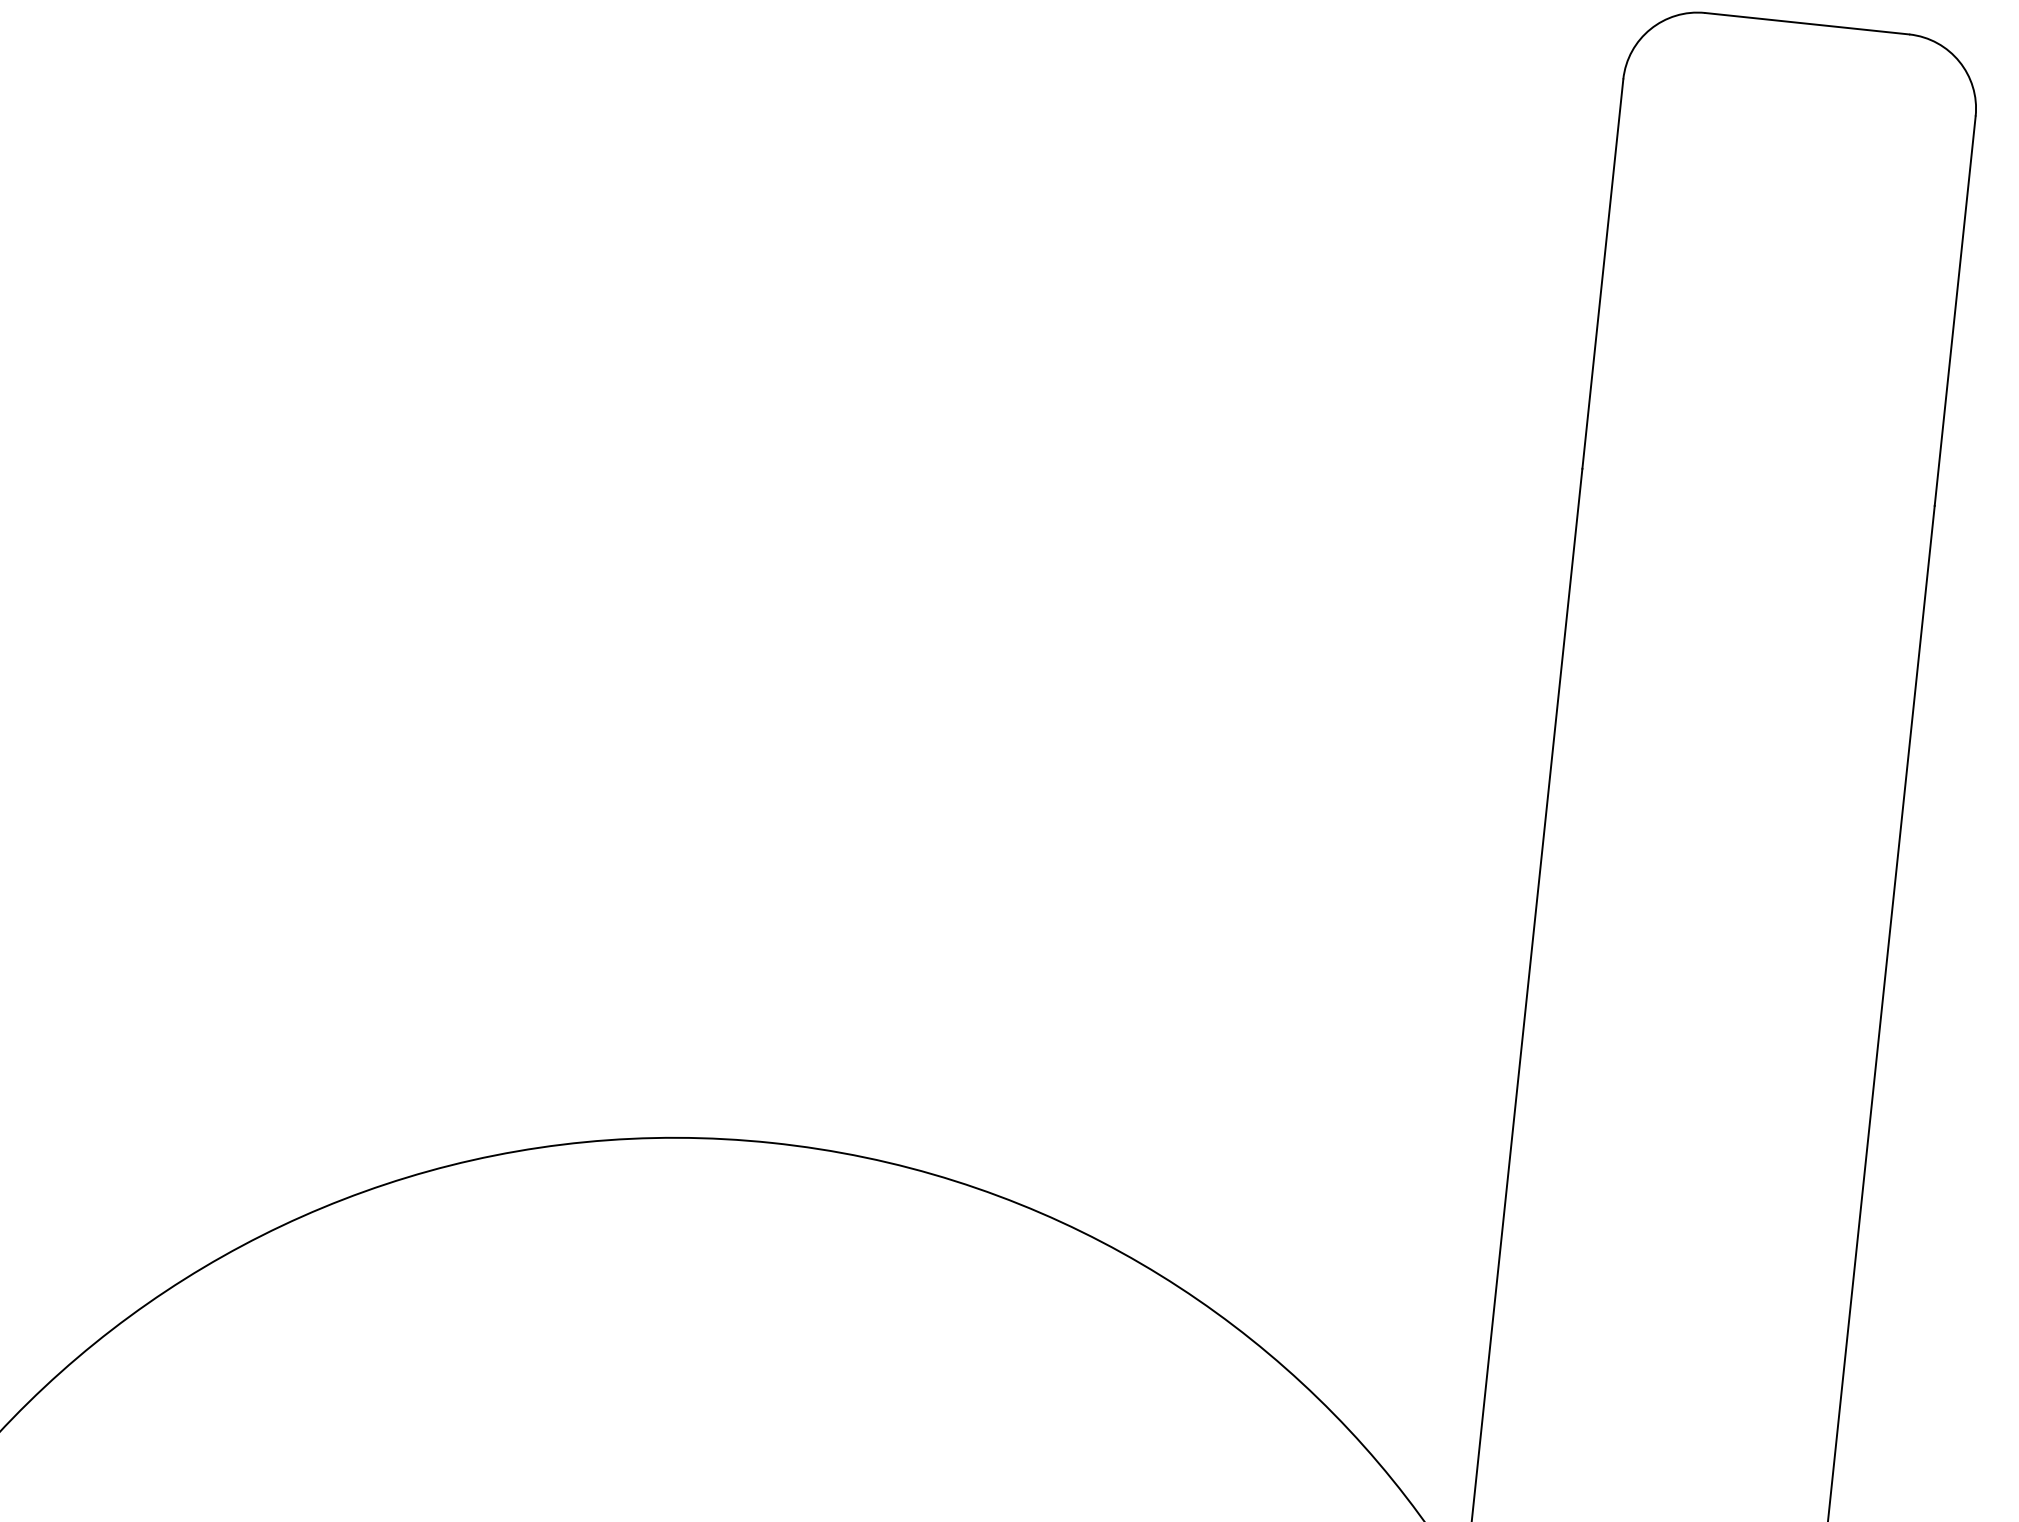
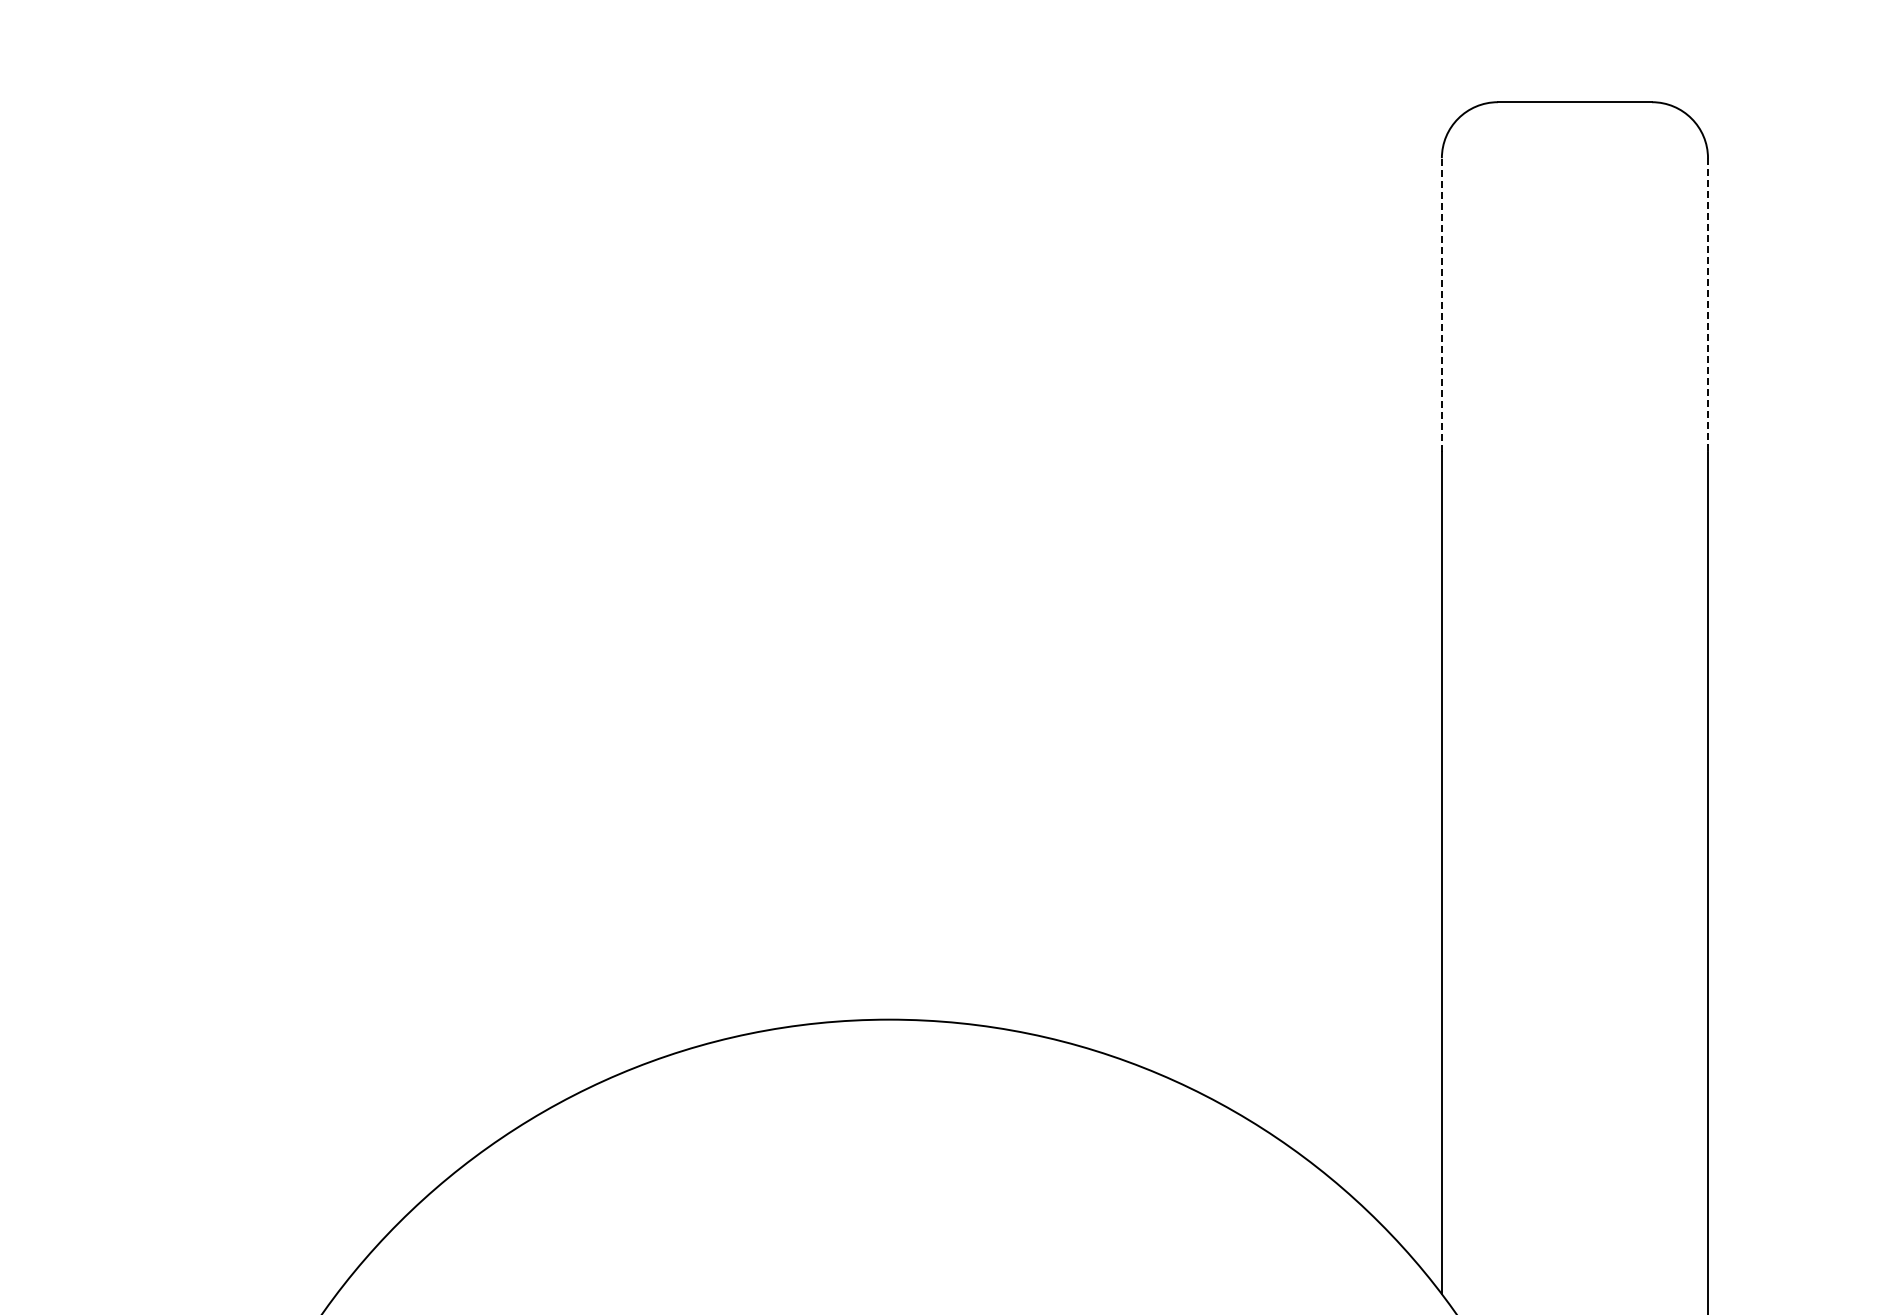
line: (1602, 272) -> (1441, 304), solid -> dashed
line: (1955, 311) -> (1708, 305), solid -> dashed

